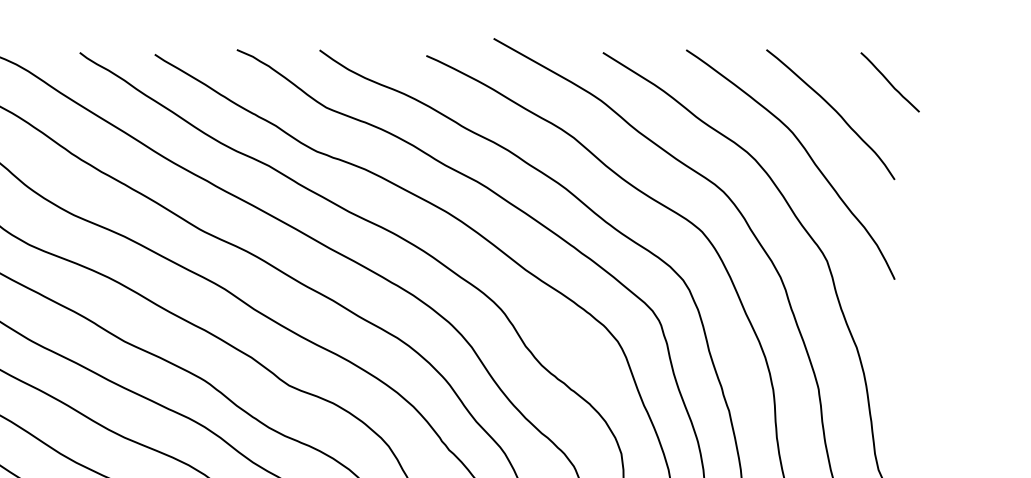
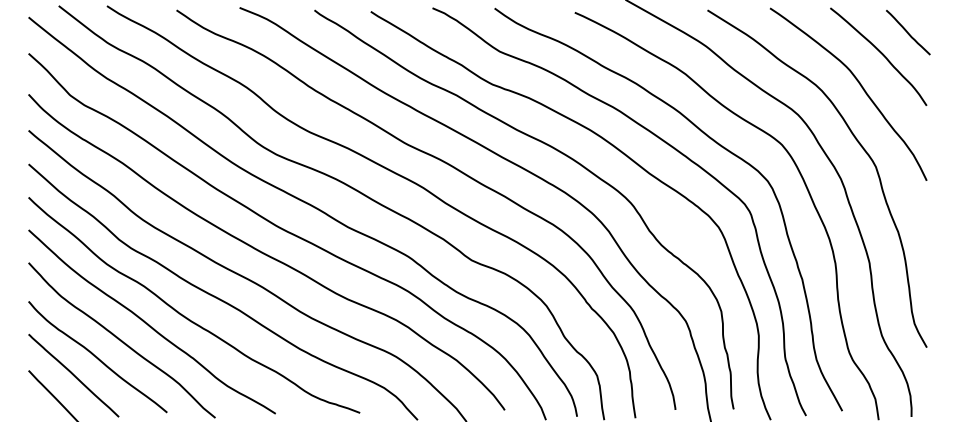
line: (890, 82) -> (908, 32), moved

